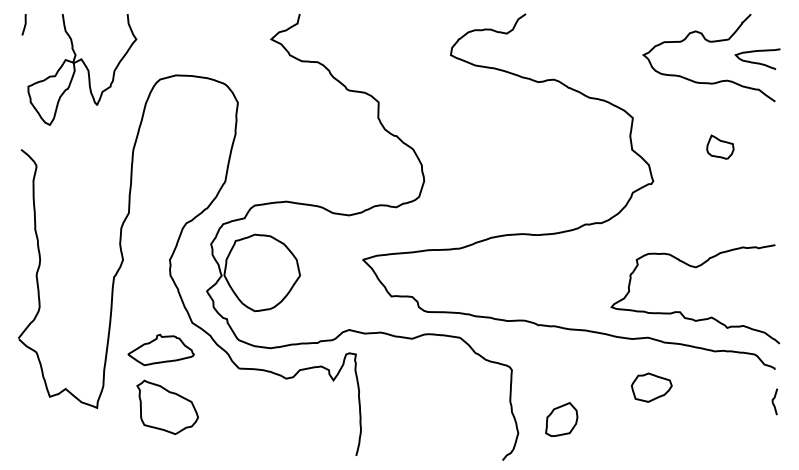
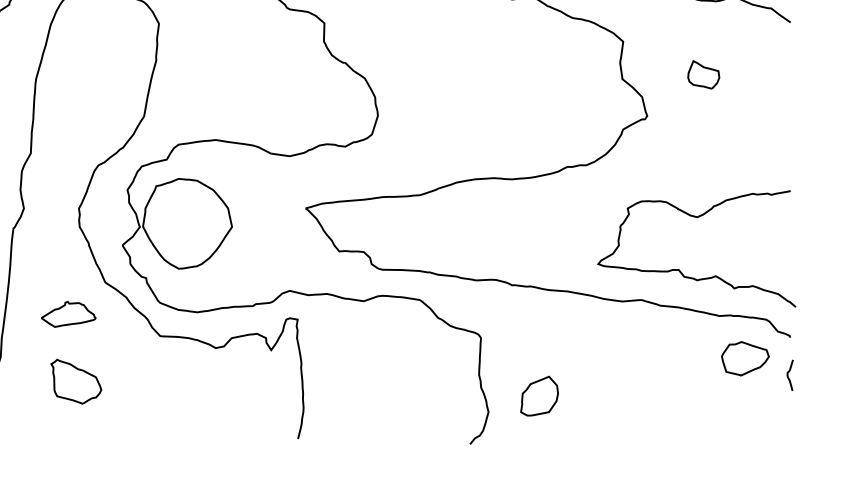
part: (720, 146) -> (703, 74), moved
part: (160, 349) -> (67, 313), size x0.7
part: (651, 387) -> (745, 358), moved
part: (167, 406) -> (76, 380), size x0.7

